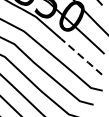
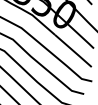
line: (81, 57) -> (73, 51), dashed -> solid

